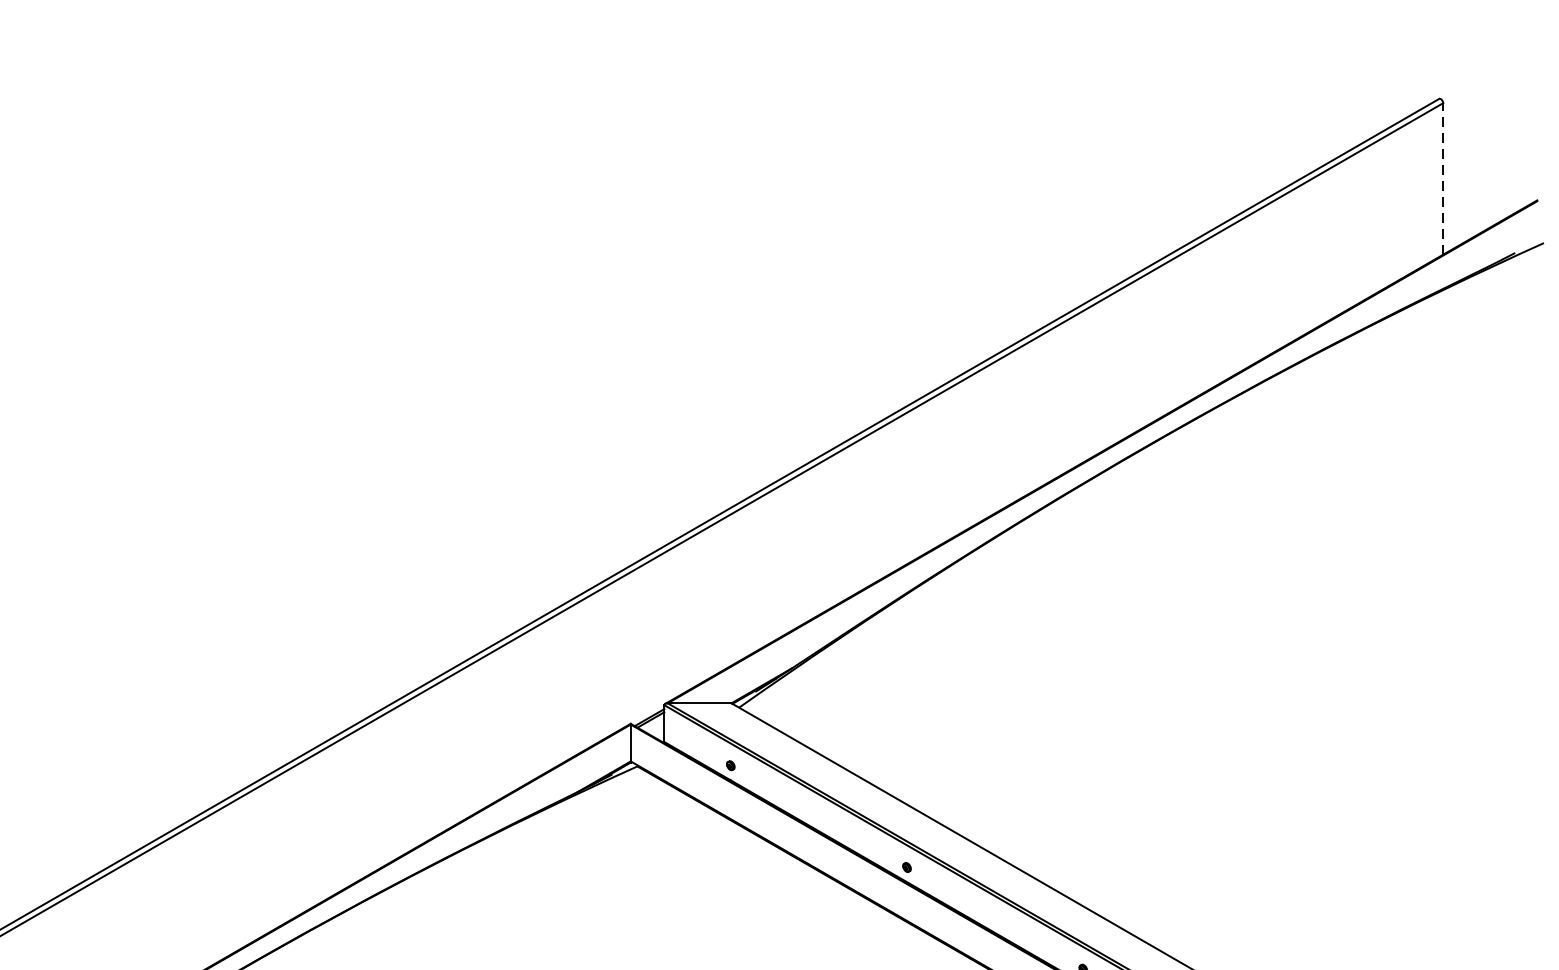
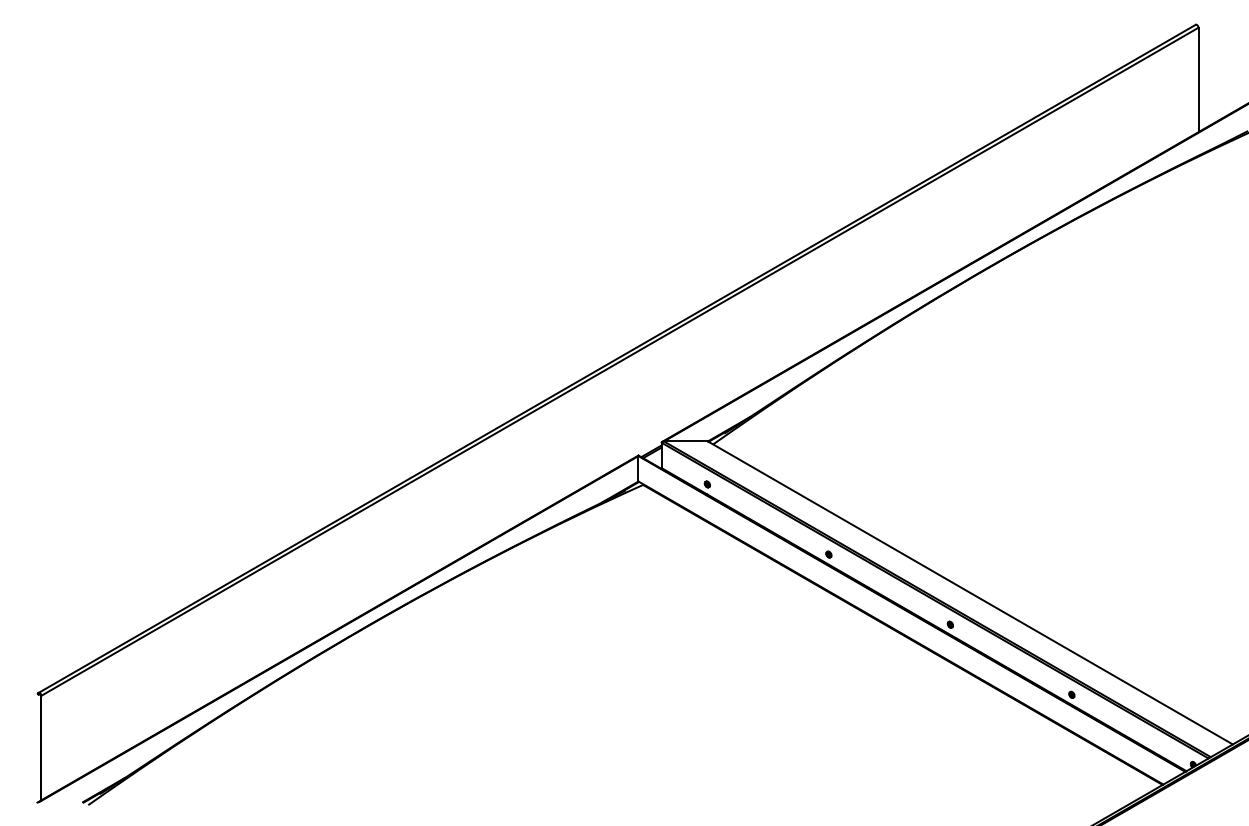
line: (1443, 178) -> (1198, 79), dashed -> solid

